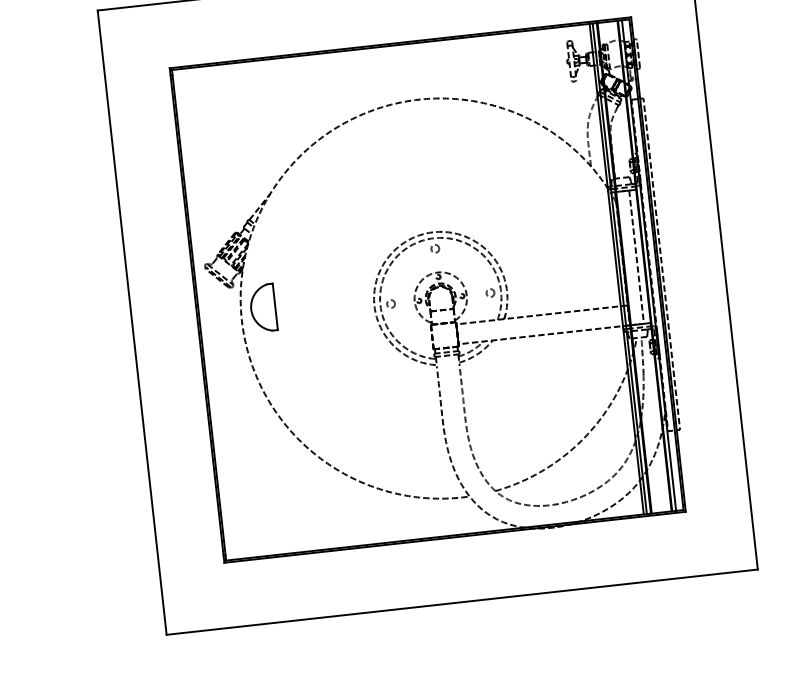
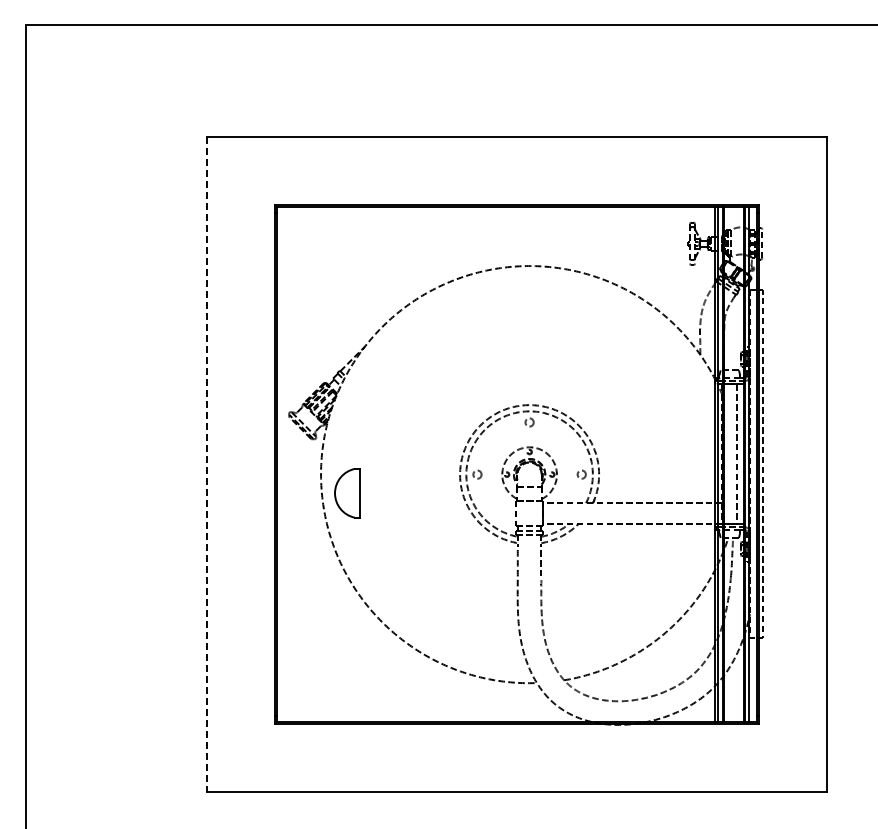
part: (263, 308) -> (347, 493), moved
line: (132, 322) -> (207, 464), solid -> dashed

